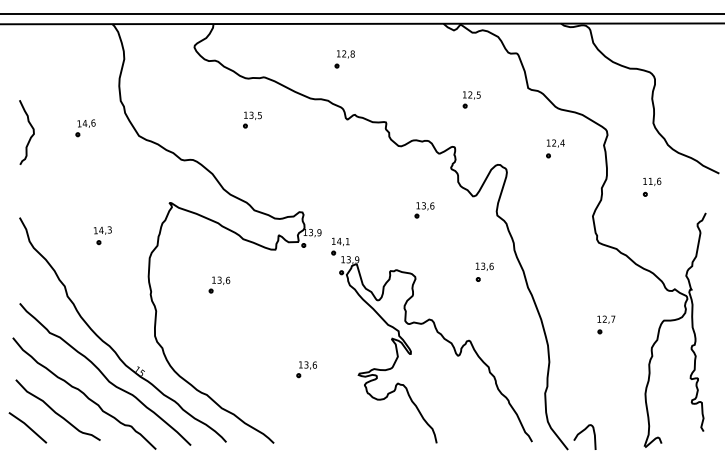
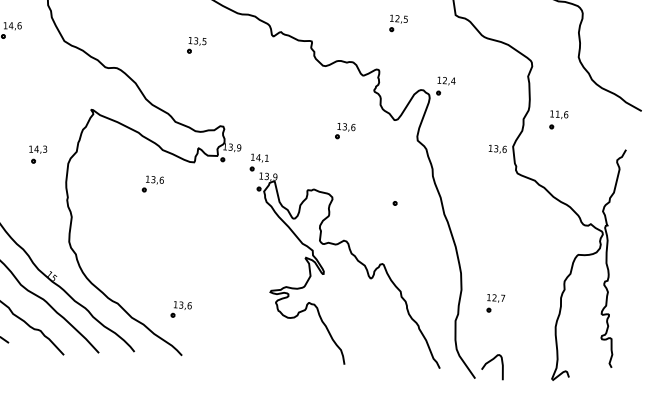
part: (252, 119) -> (196, 45), moved
part: (555, 148) -> (445, 86), moved
part: (651, 186) -> (558, 119), moved
part: (102, 235) -> (37, 154), moved
text: (484, 266) -> (497, 149), moved
part: (219, 284) -> (153, 183), moved
part: (606, 324) -> (495, 303), moved
part: (306, 369) -> (181, 309), moved

